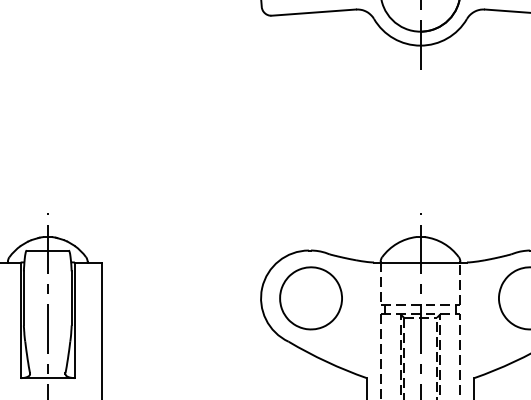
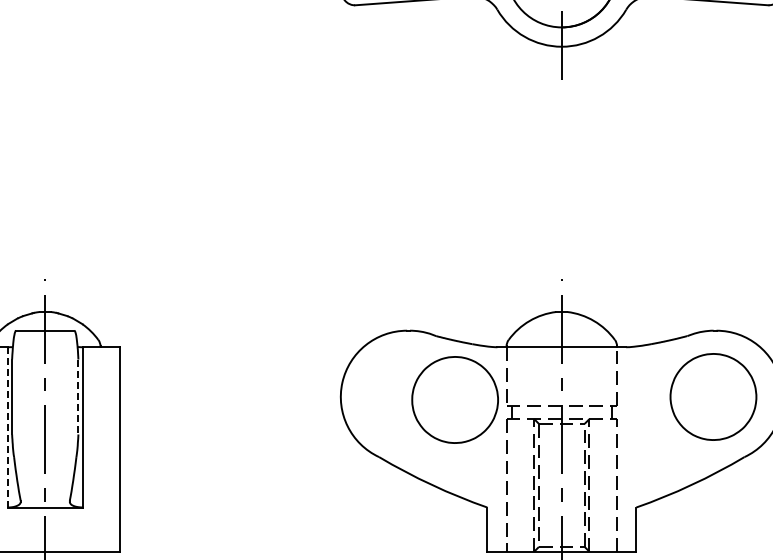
line: (71, 298) -> (78, 397), solid -> dashed
part: (310, 298) -> (454, 399), moved
line: (20, 320) -> (7, 427), solid -> dashed

